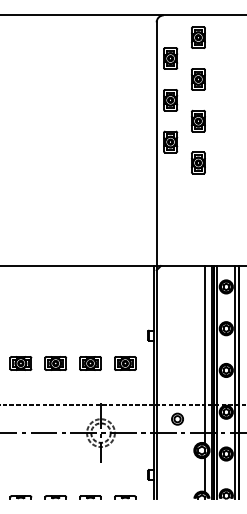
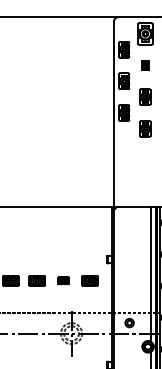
part: (198, 37) -> (145, 33), size x1.4
part: (198, 79) -> (145, 65), size x0.6
part: (90, 363) -> (63, 280), size x0.7

